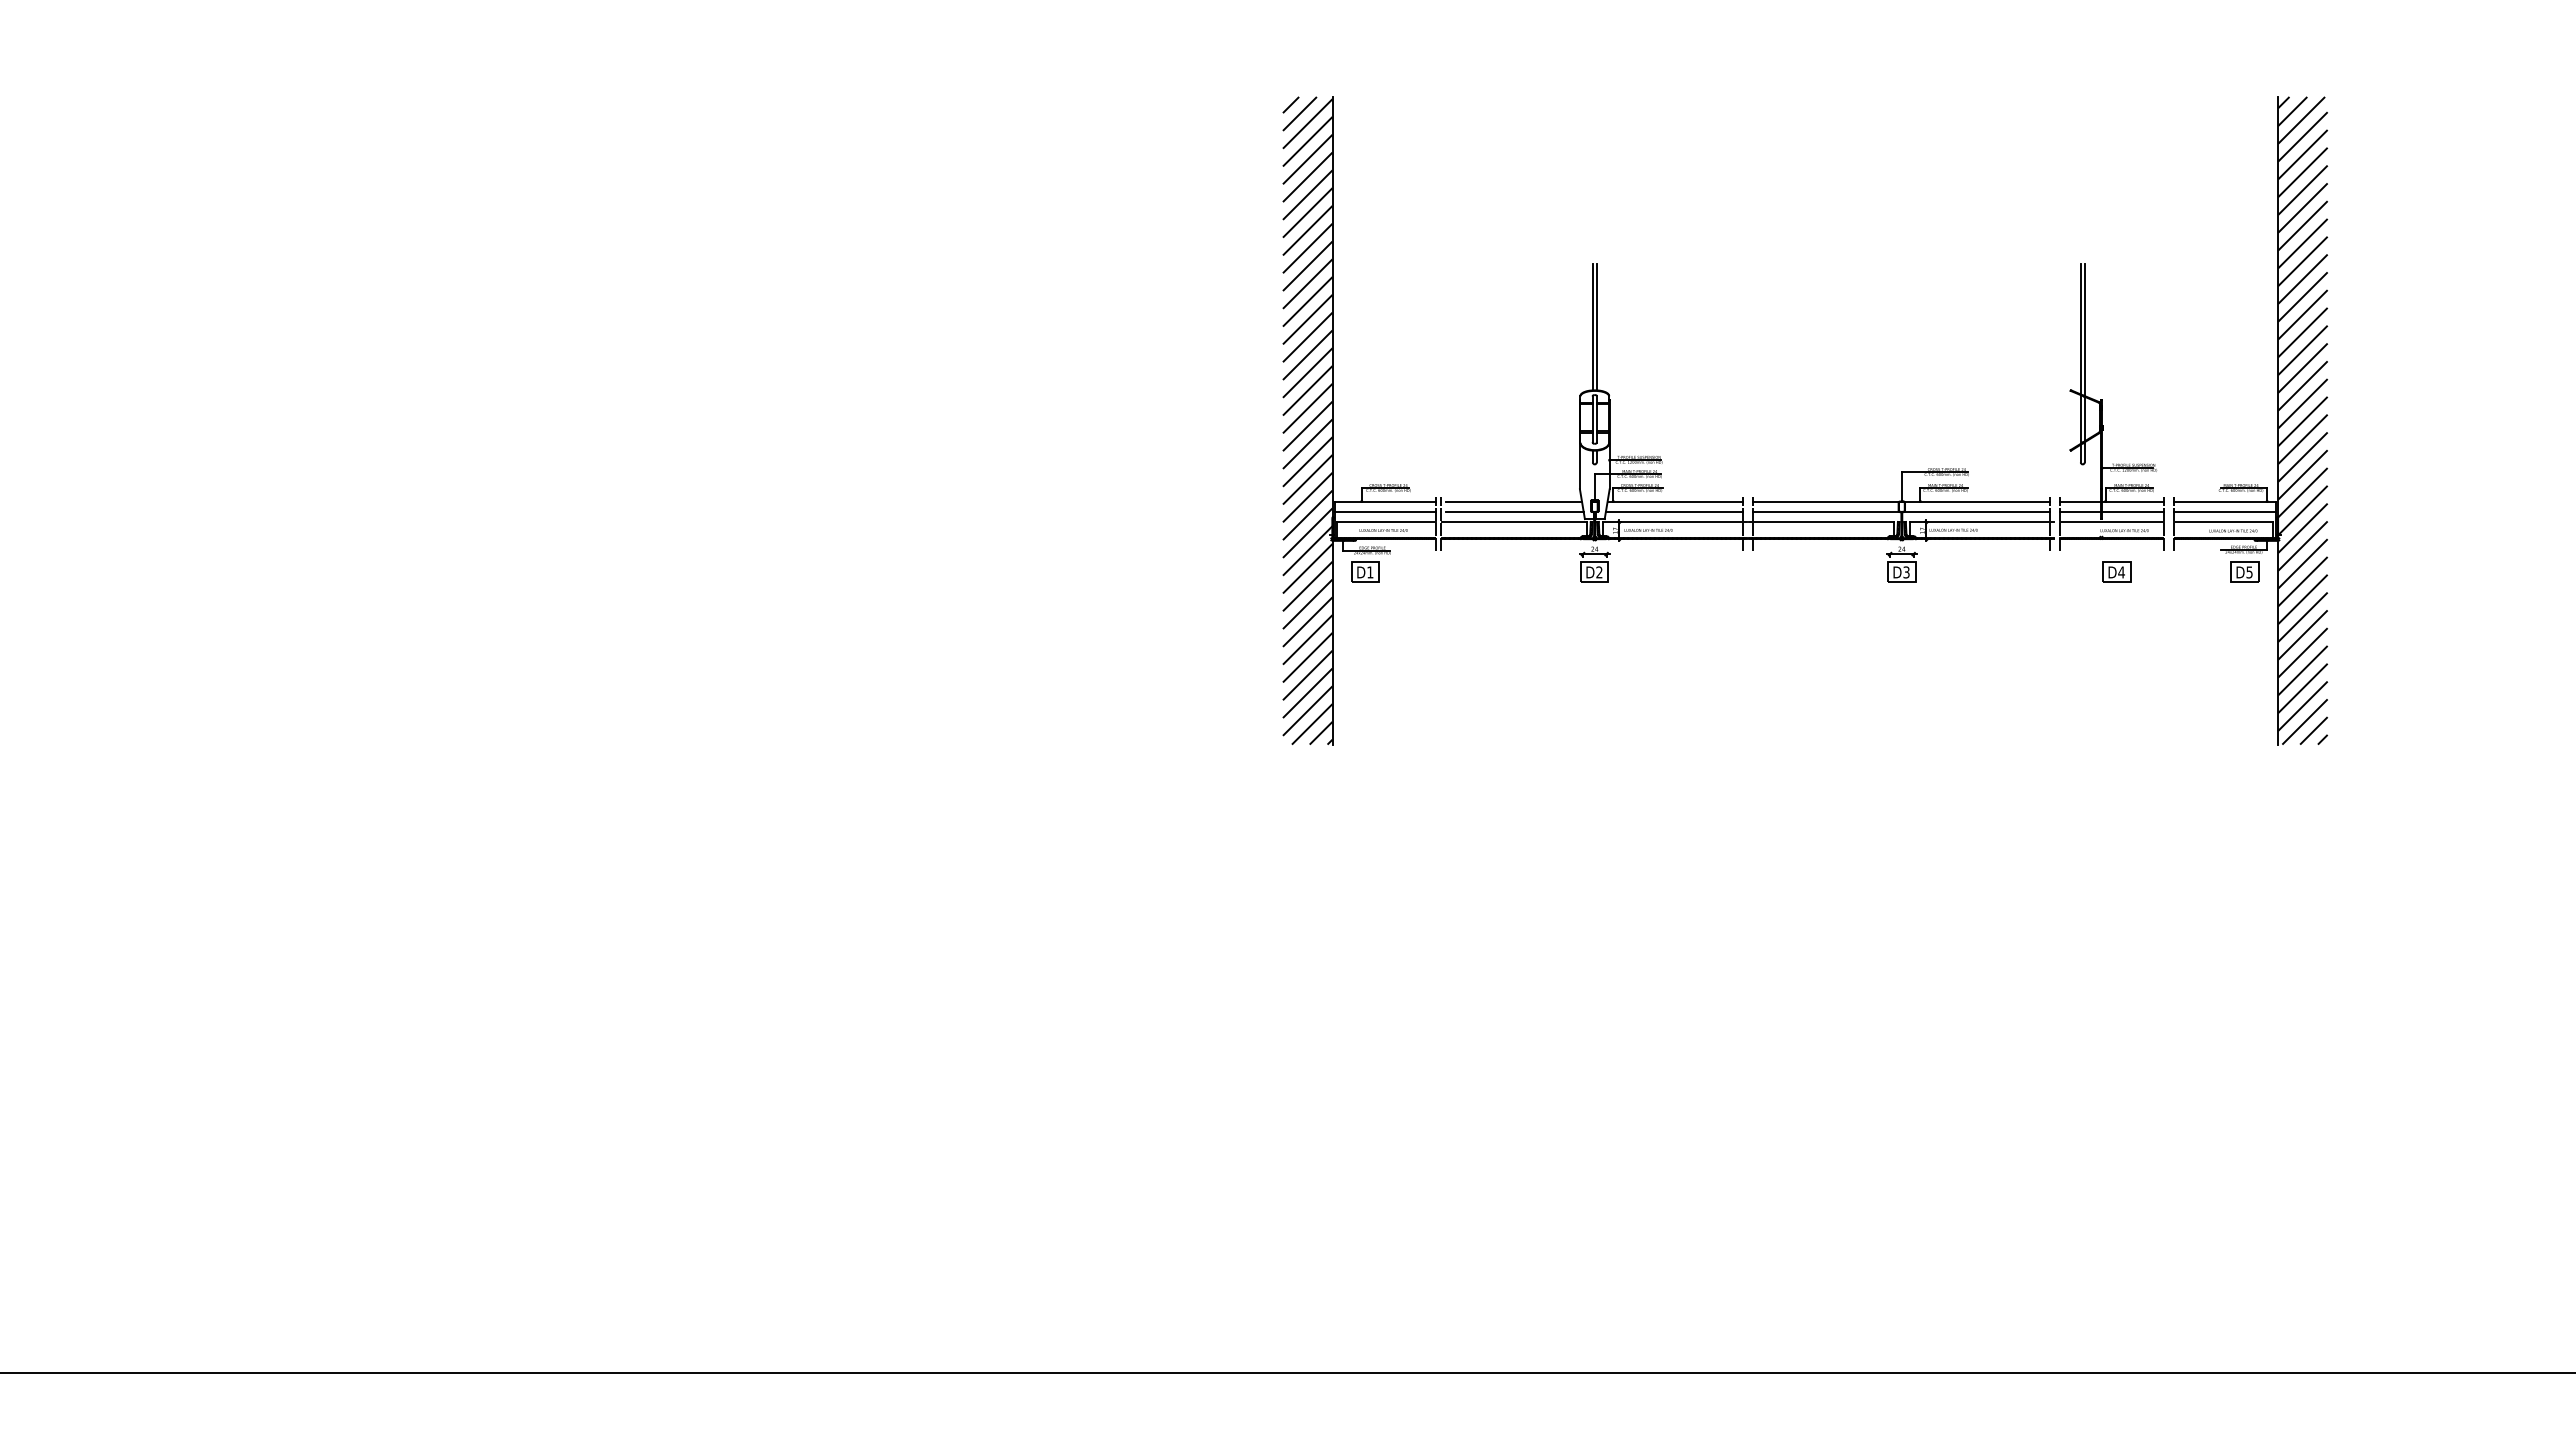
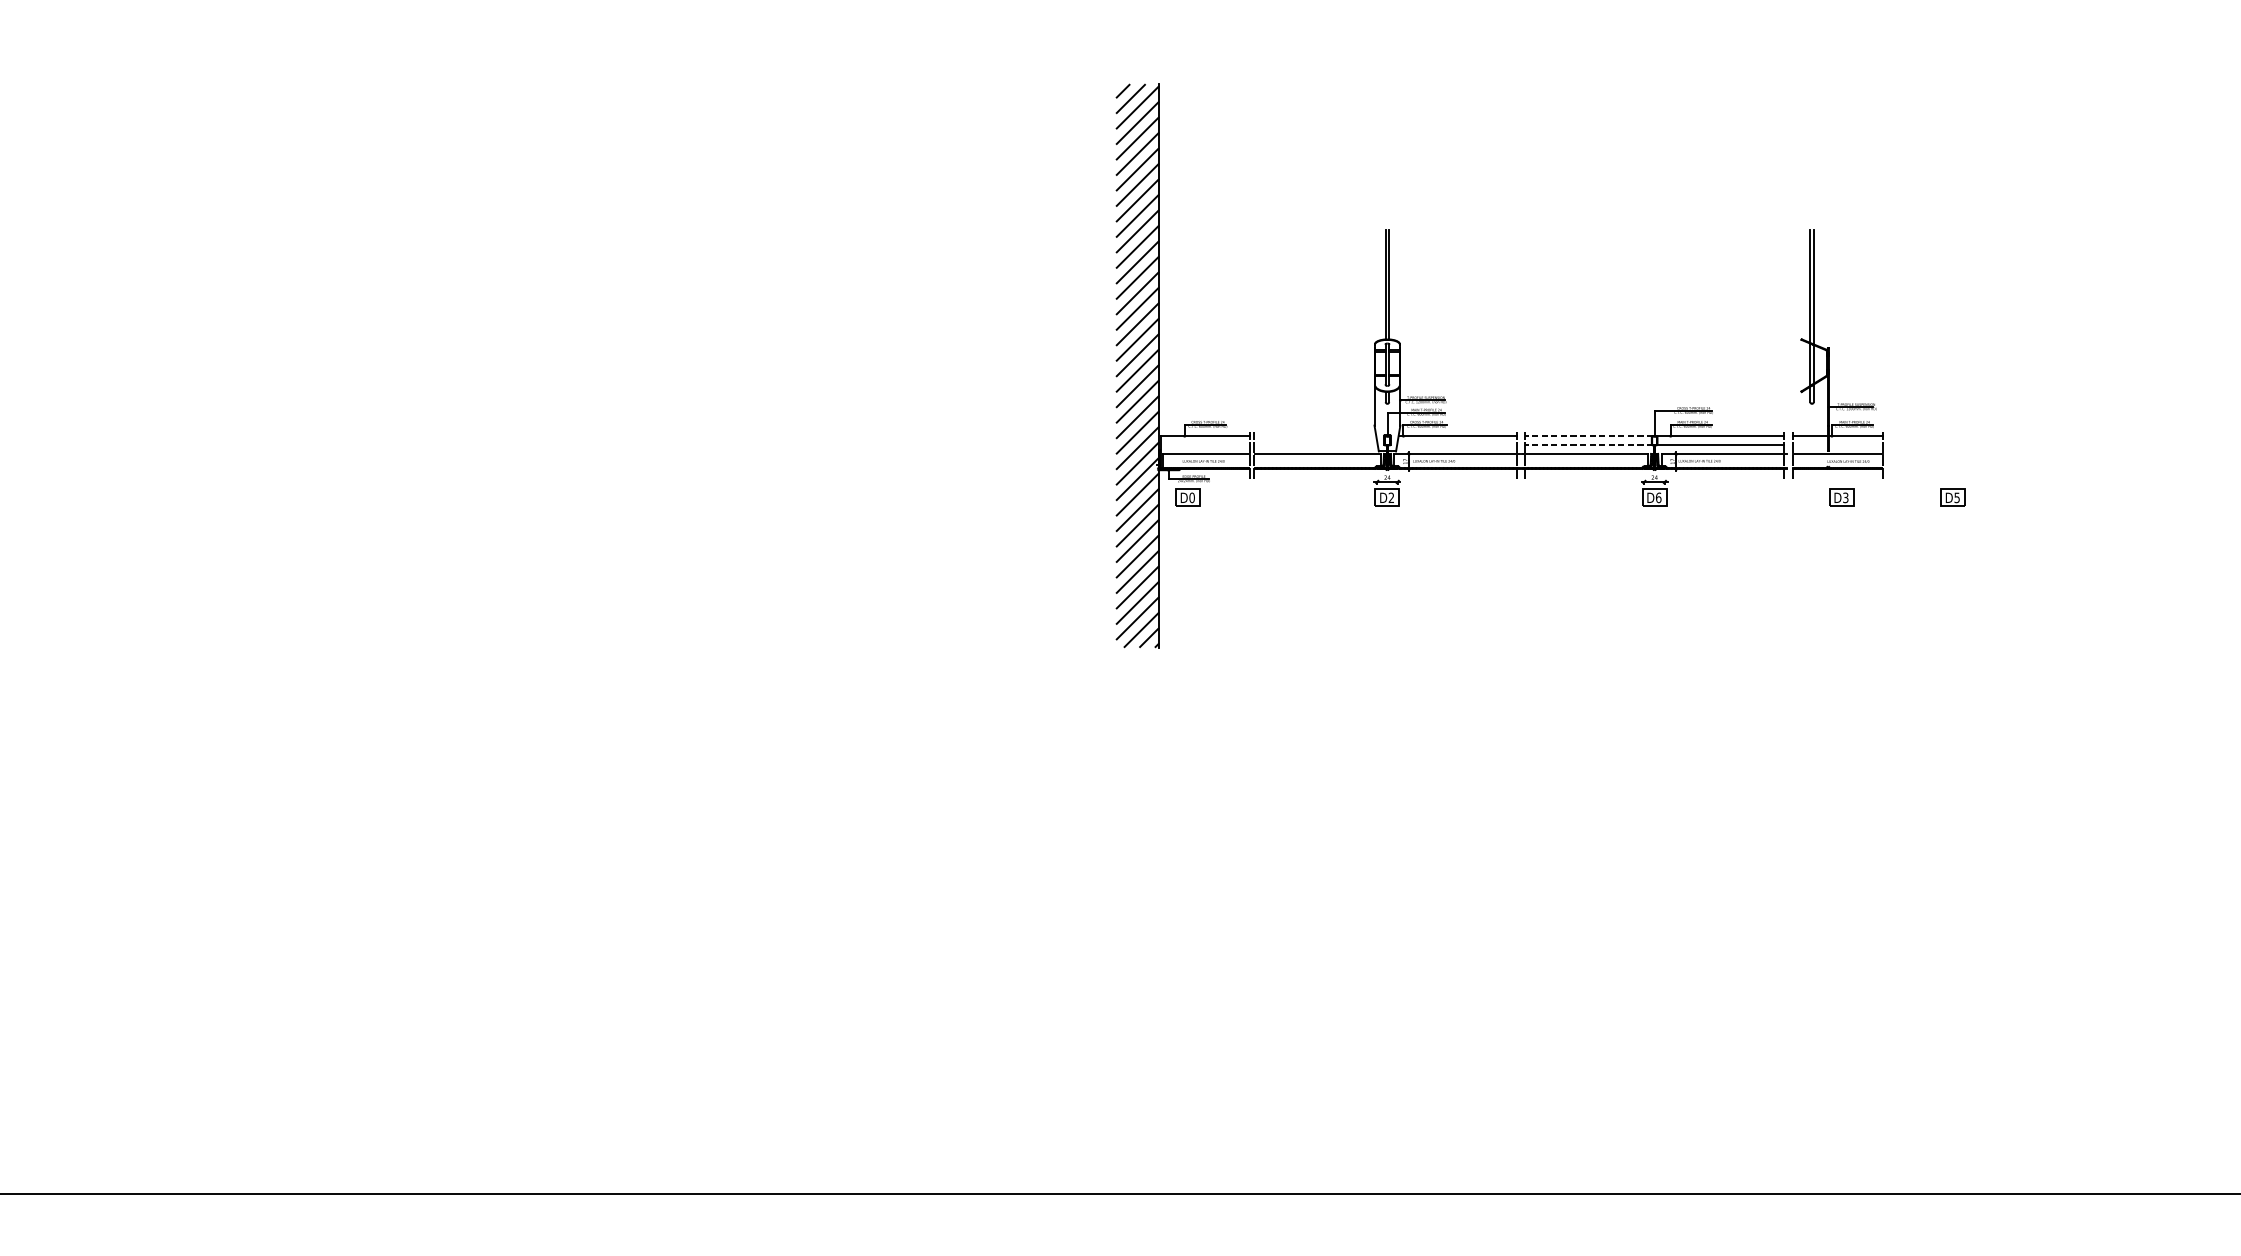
part: (2277, 420) -> (1981, 365), removed
line: (1513, 501) -> (1316, 436), removed
line: (1826, 501) -> (1589, 436), solid -> dashed
line: (1385, 512) -> (1205, 445), removed
line: (1514, 512) -> (1317, 445), removed
line: (1674, 512) -> (1456, 445), removed
line: (1826, 512) -> (1589, 445), solid -> dashed
line: (2112, 512) -> (1837, 445), removed
text: (1370, 572) -> (1192, 497), D1 -> D0
text: (1906, 572) -> (1658, 497), D3 -> D6
text: (2121, 572) -> (1845, 497), D4 -> D3

